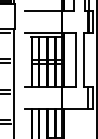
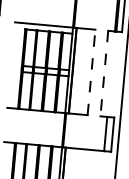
line: (75, 59) -> (90, 71), solid -> dashed
line: (84, 60) -> (104, 74), solid -> dashed

